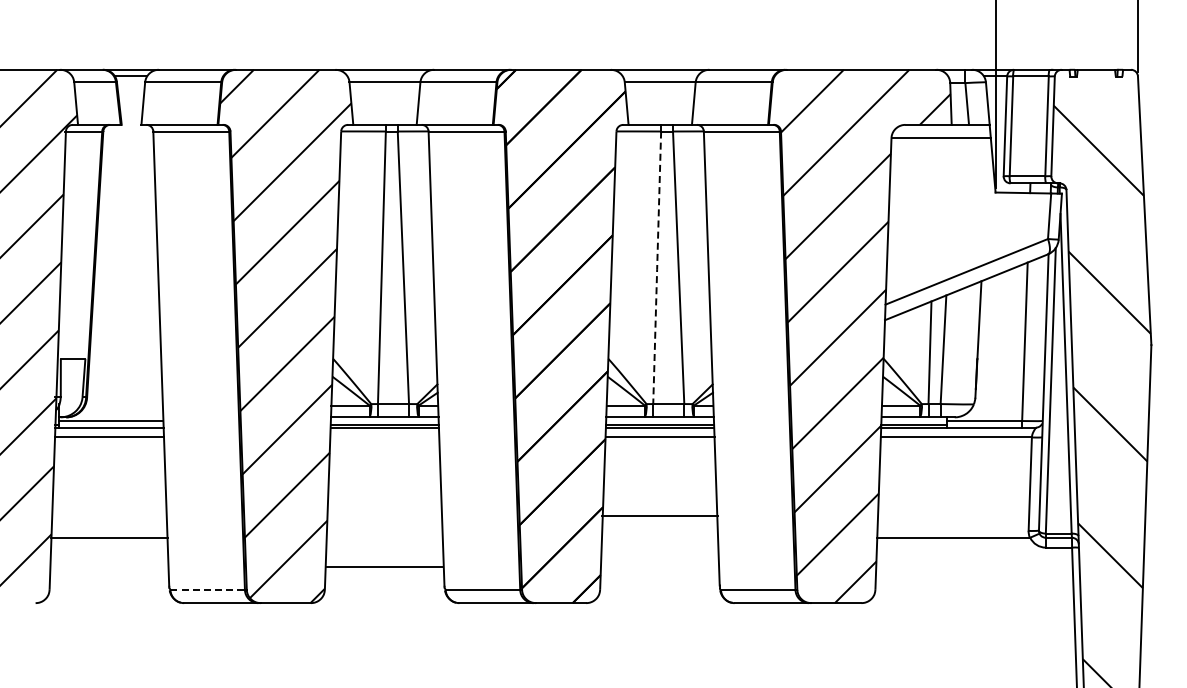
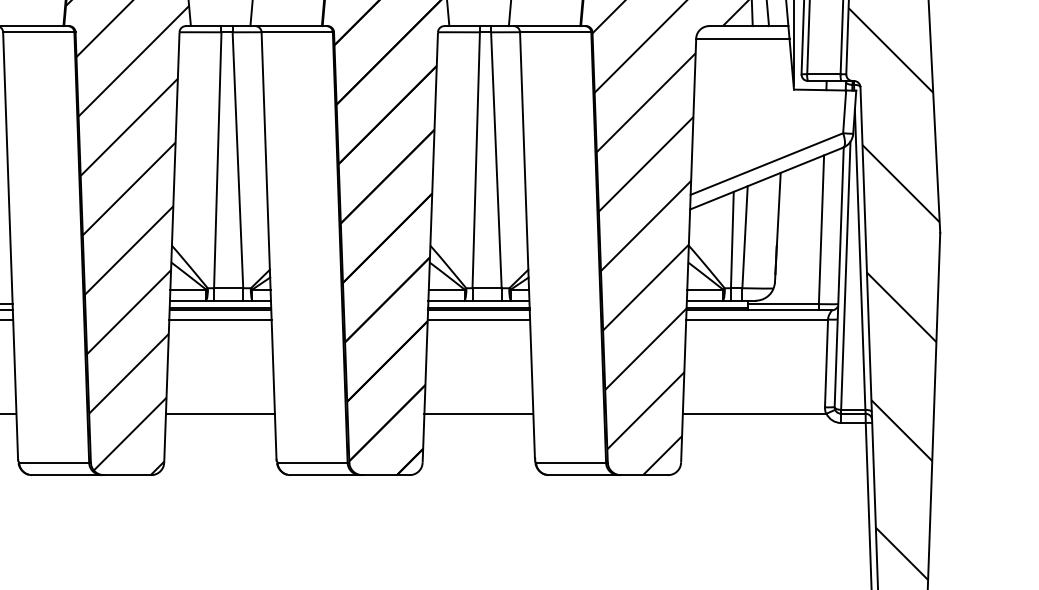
line: (657, 268) -> (476, 160), dashed -> solid
line: (384, 437) -> (220, 319), added
line: (660, 515) -> (479, 413), moved
line: (384, 566) -> (220, 413), moved
line: (208, 589) -> (54, 462), dashed -> solid

